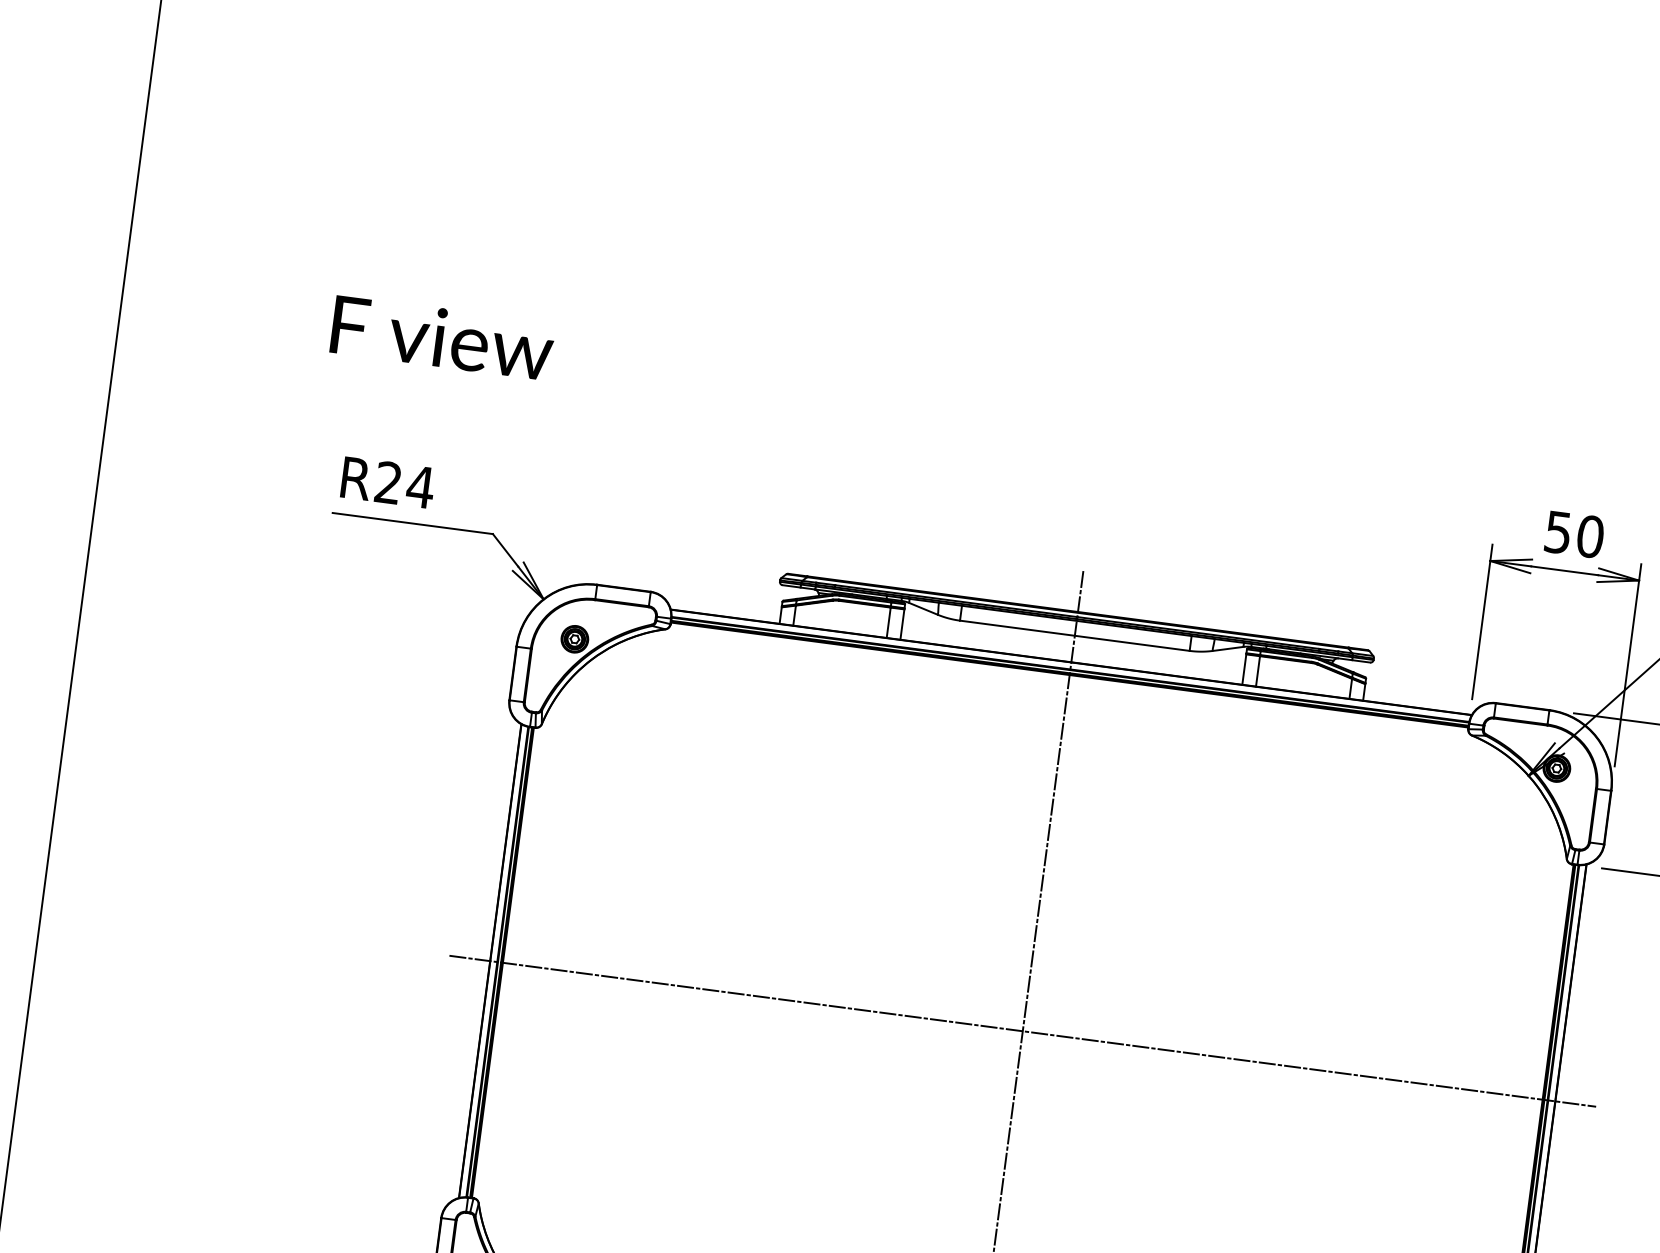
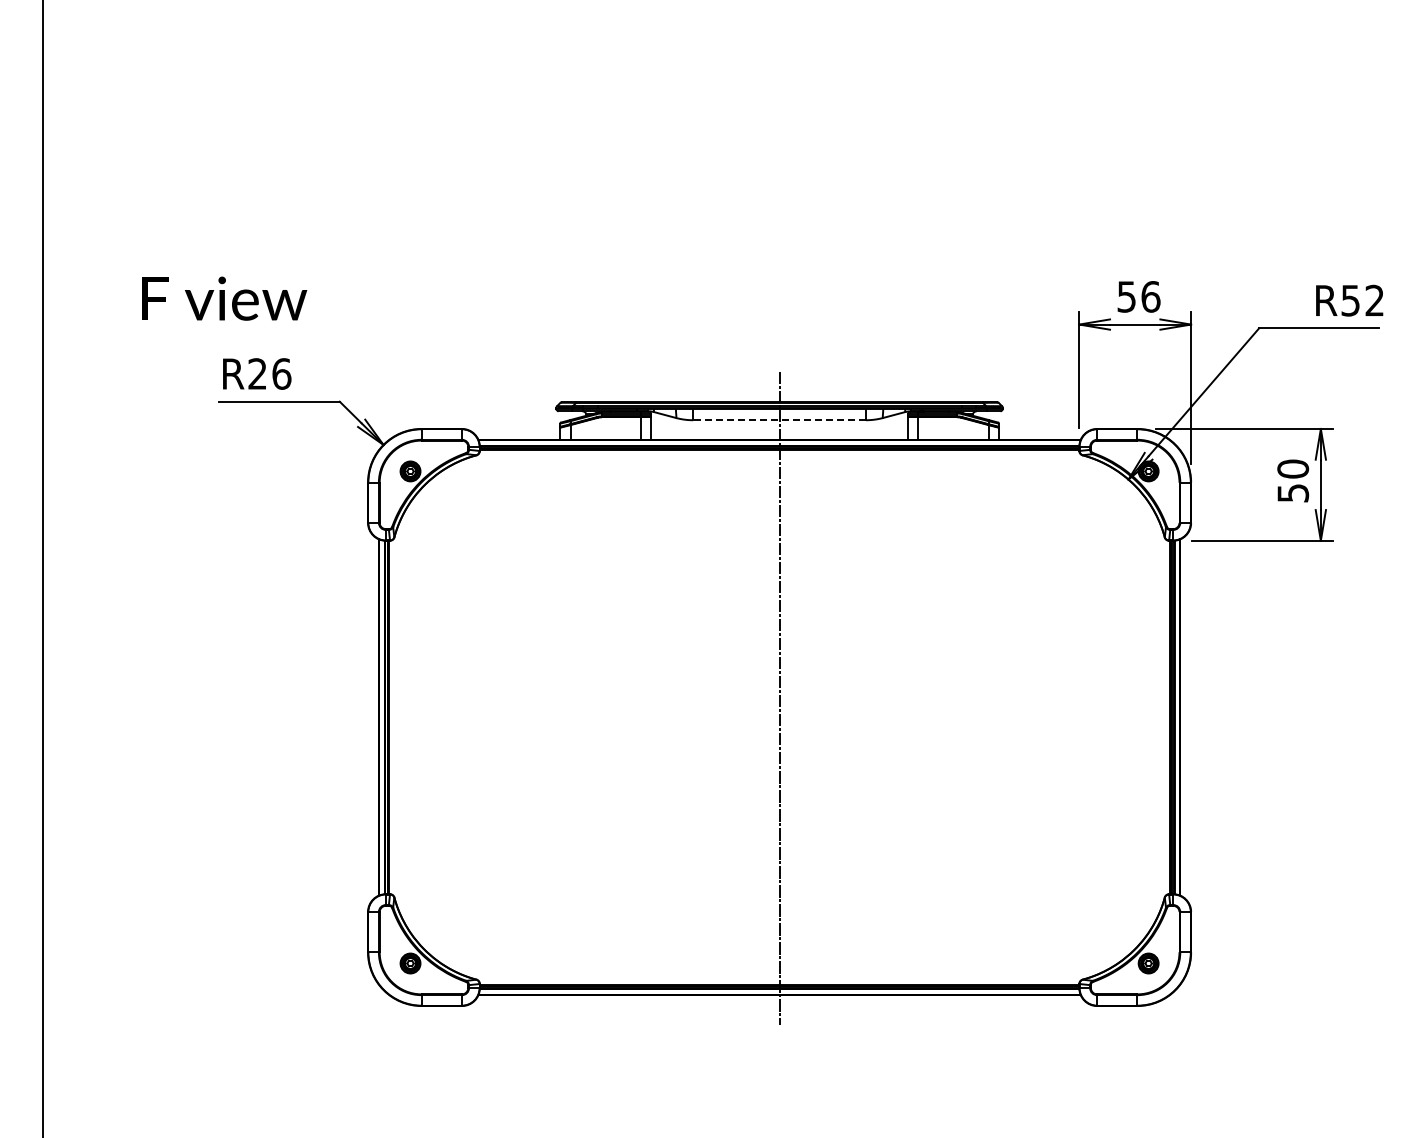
text: (442, 337) -> (224, 298), moved
text: (420, 486) -> (281, 373), R24 -> R26
text: (1589, 536) -> (1150, 296), 50 -> 56
line: (1074, 636) -> (779, 420), solid -> dashed
line: (1022, 1031) -> (779, 717), removed

